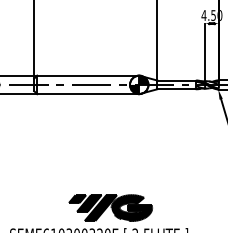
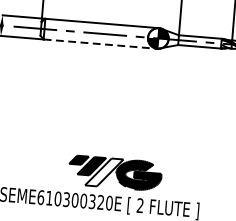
line: (88, 94) -> (100, 44), solid -> dashed
fill: (100, 208) -> (103, 172), removed

